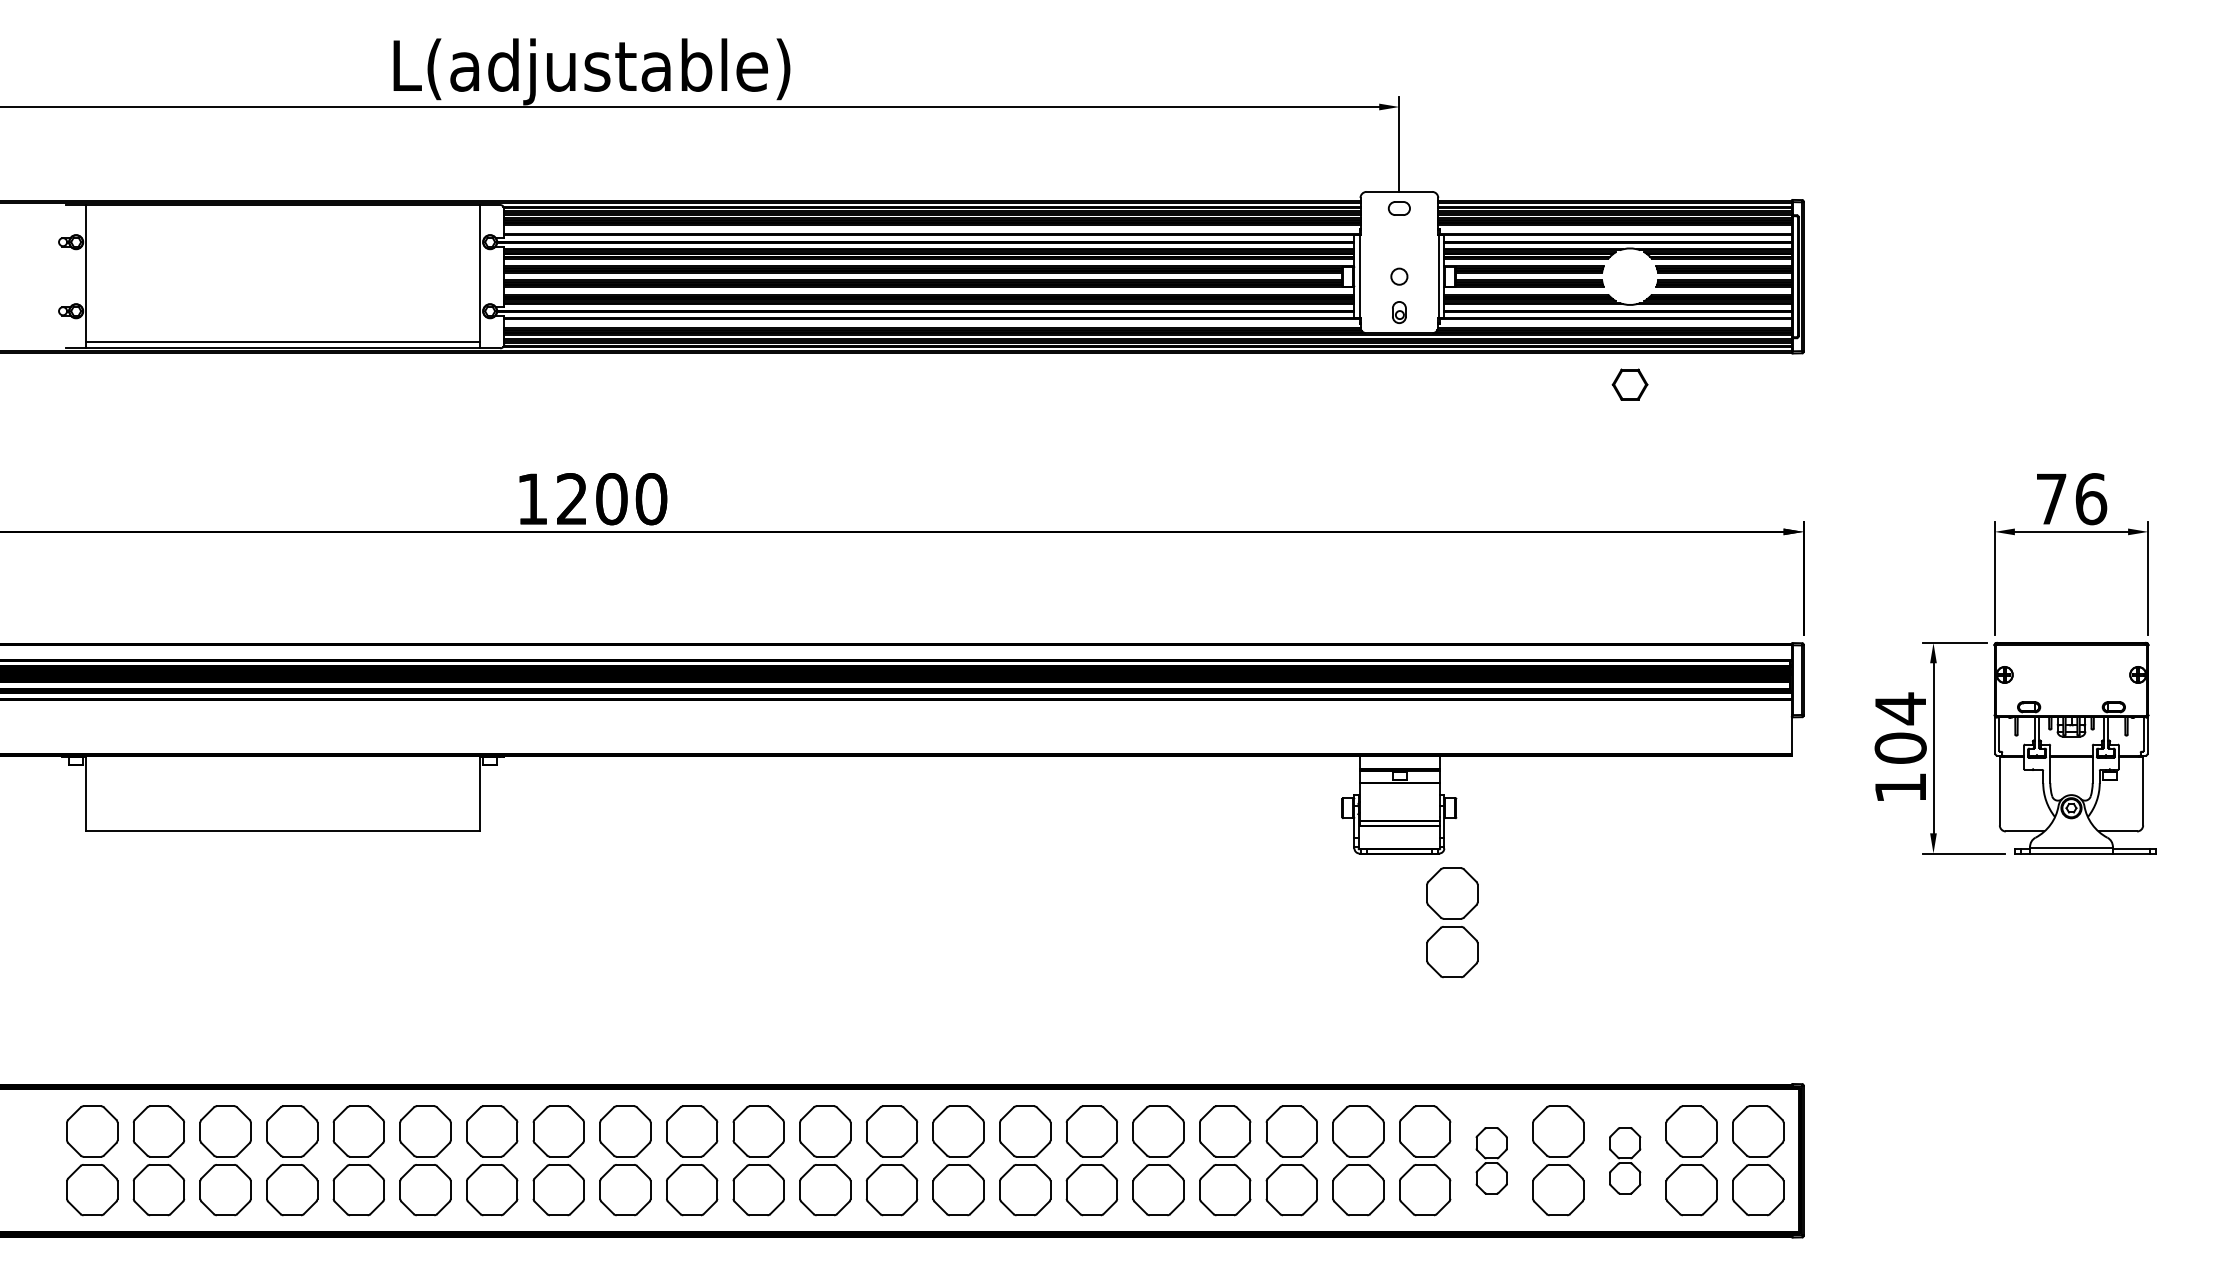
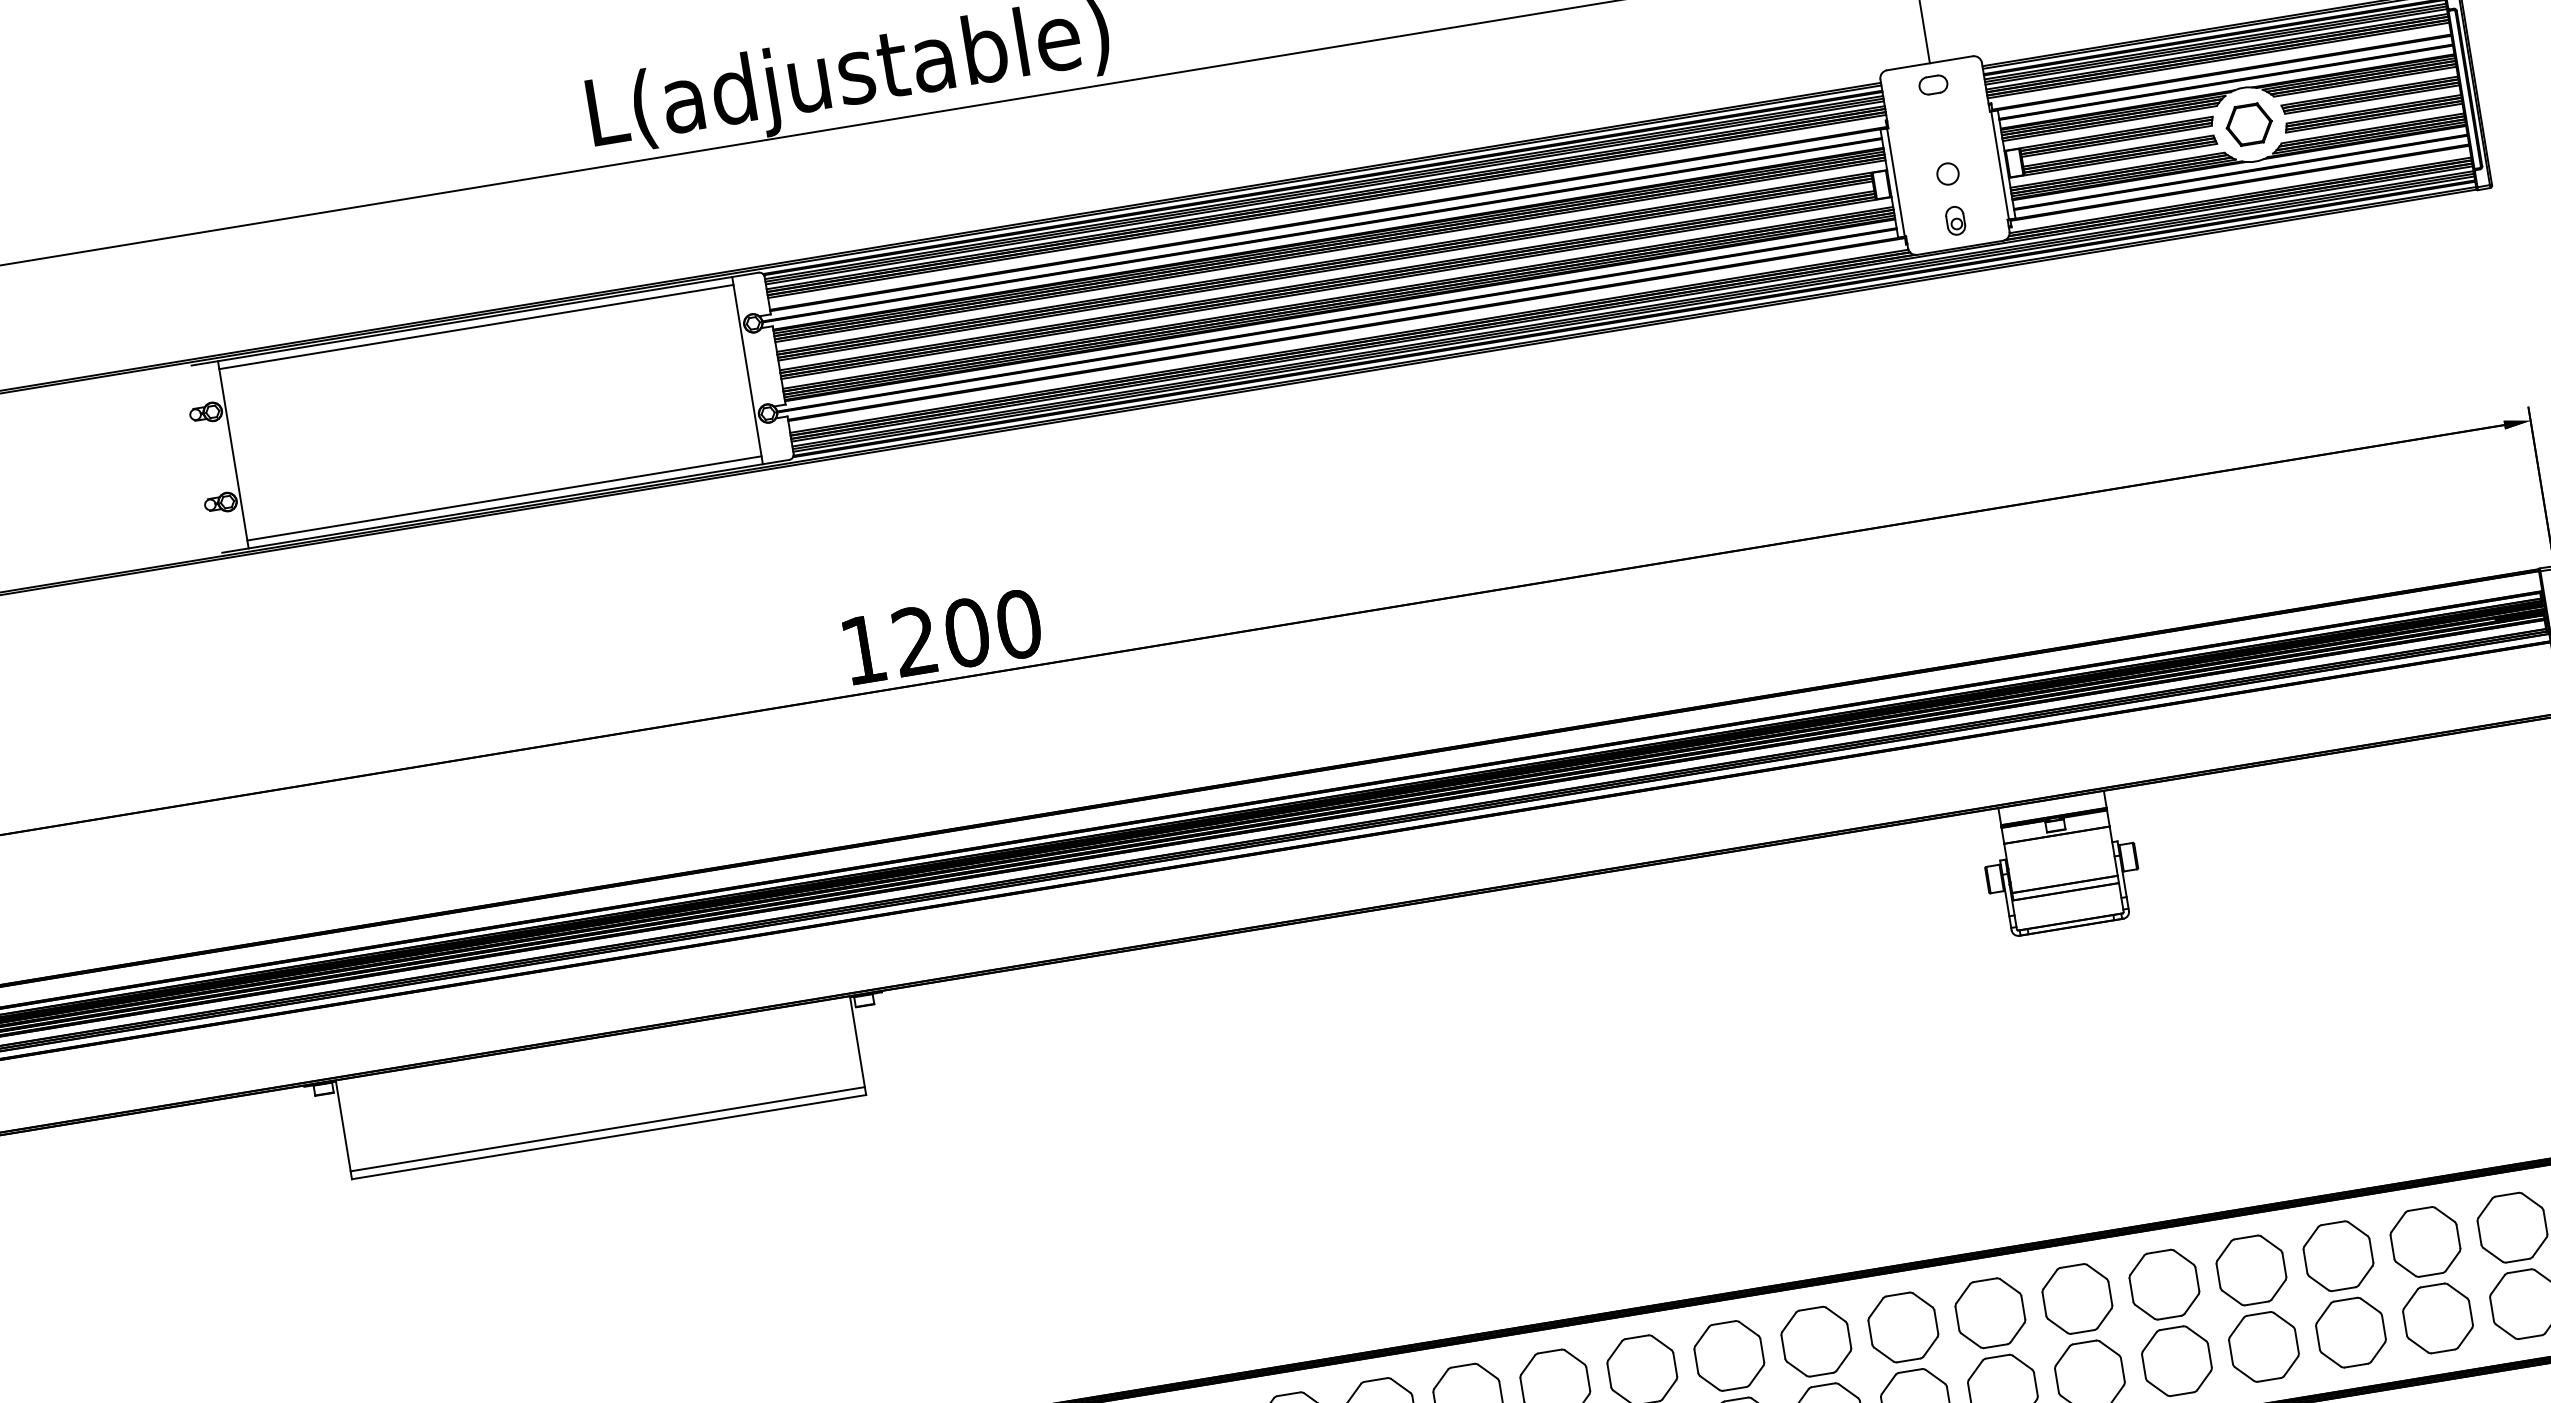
line: (283, 211) -> (476, 327), added
part: (1629, 384) -> (2248, 124), moved
line: (283, 825) -> (608, 1129), added
part: (1452, 922) -> (2155, 1005), removed
part: (1491, 1160) -> (2257, 1308), size x1.67
part: (1625, 1160) -> (2432, 1279), size x1.67

